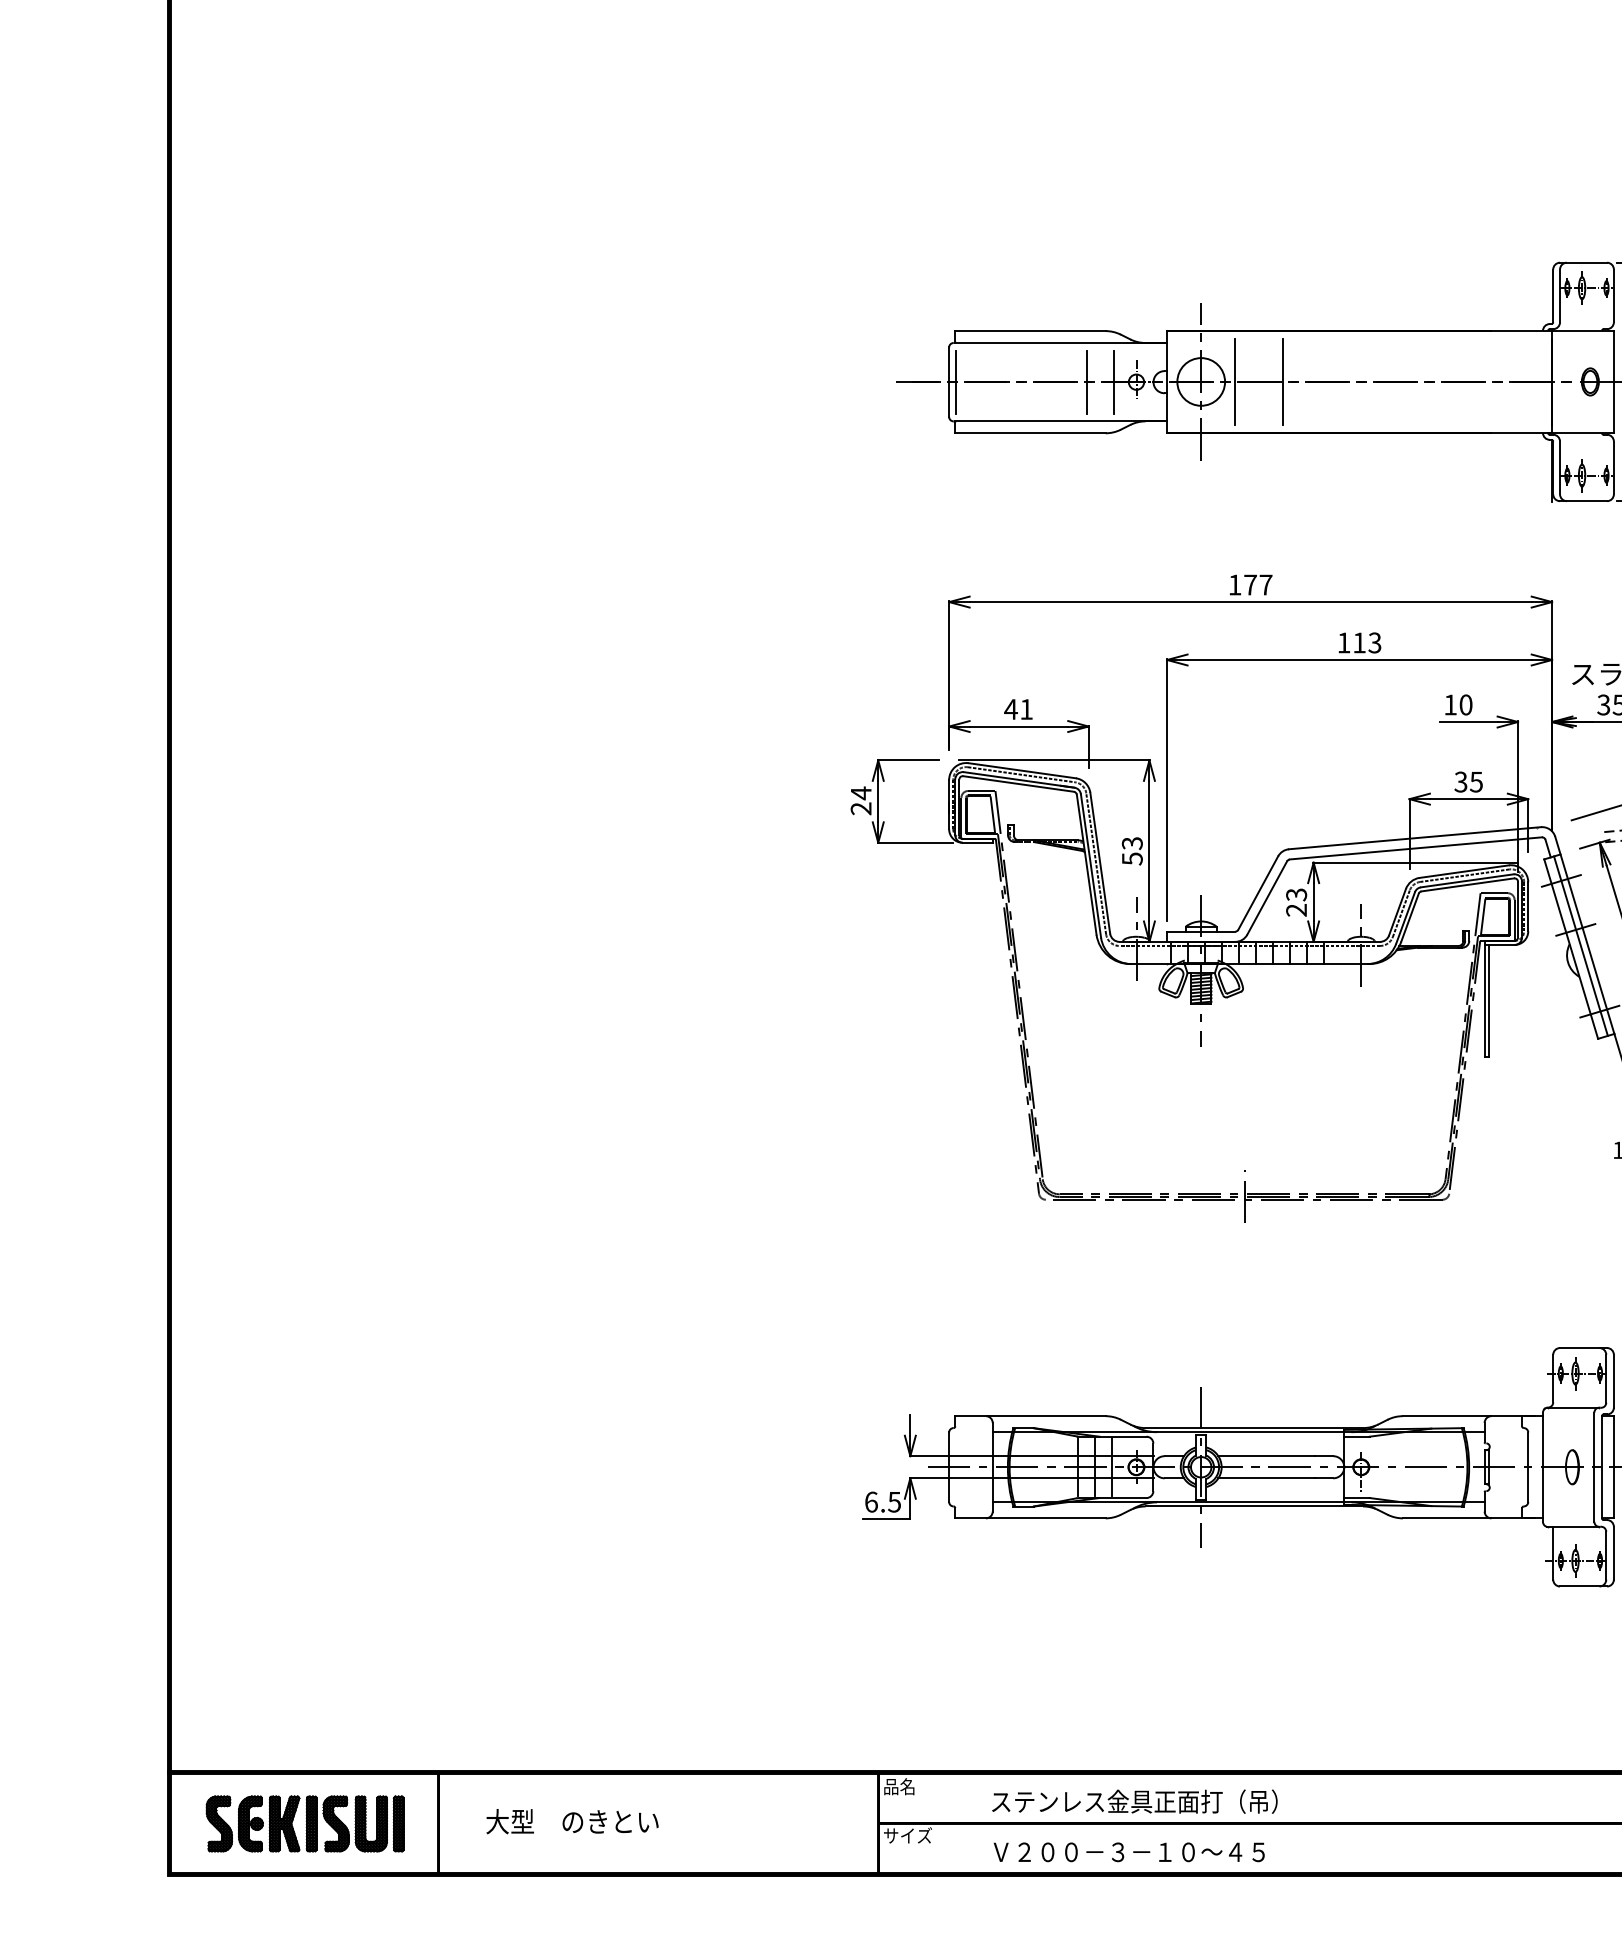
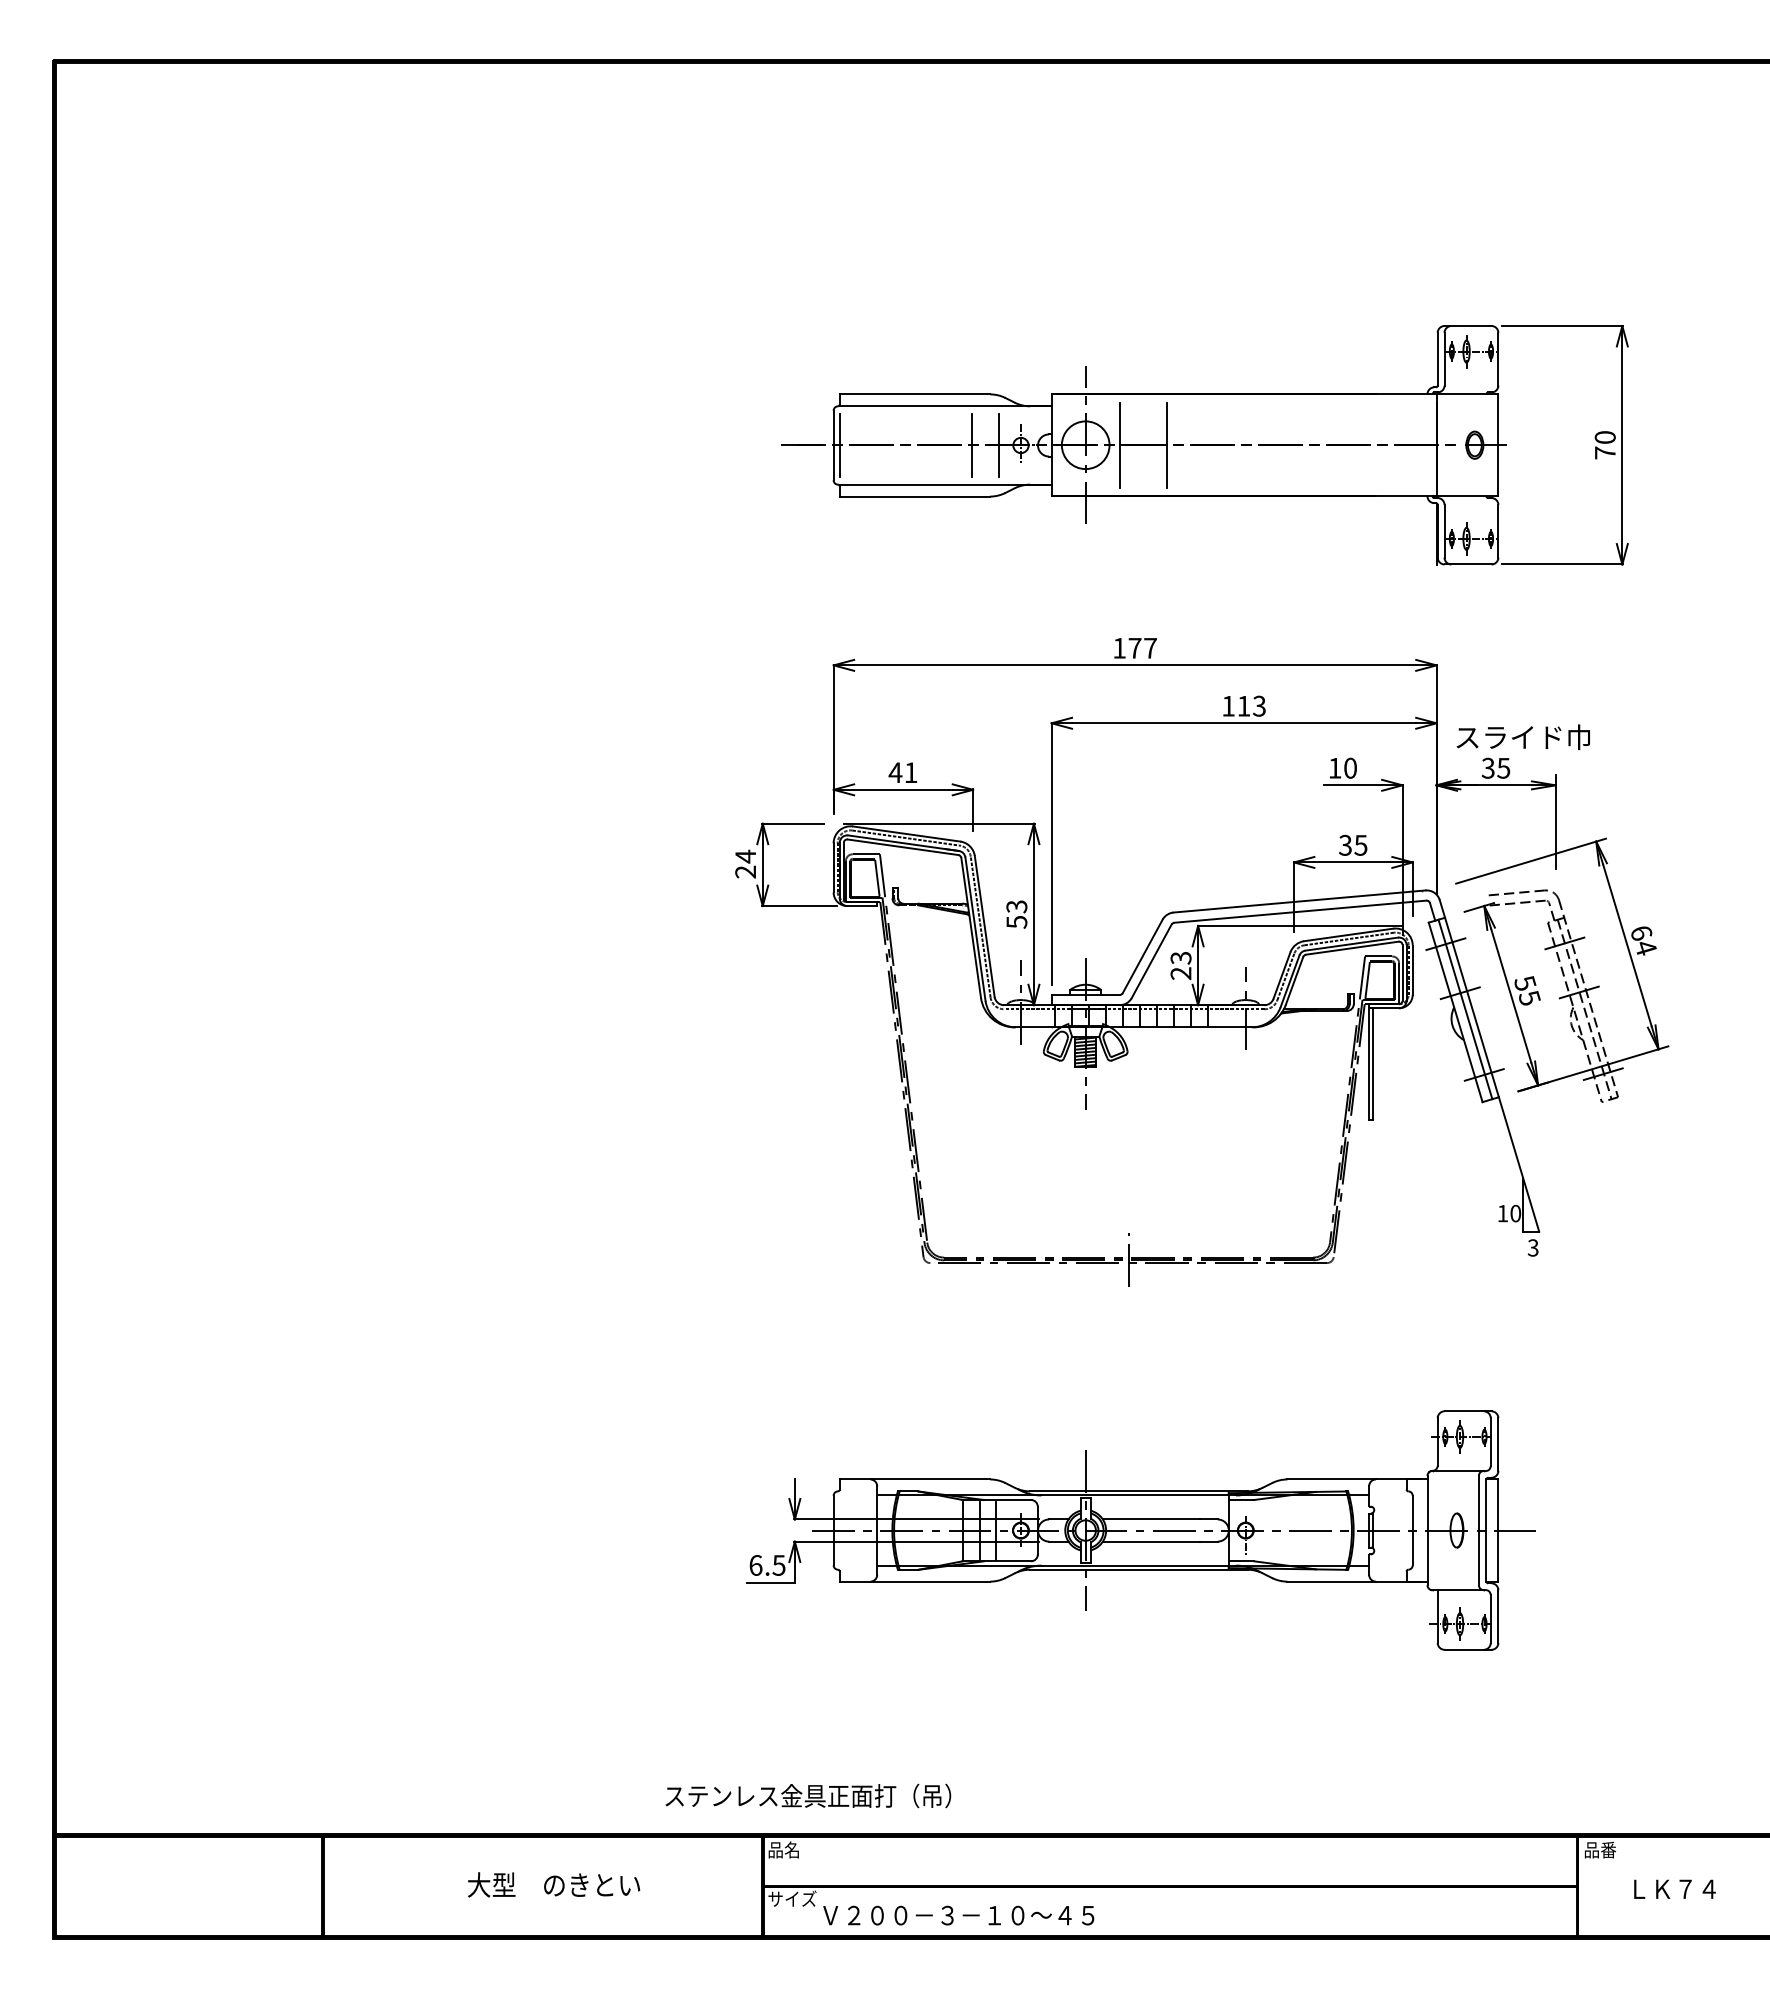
text: (1135, 1801) -> (808, 1795), moved
text: (573, 1821) -> (554, 1884), moved
part: (305, 1823) -> (189, 1886), removed
text: (1129, 1852) -> (958, 1915), moved

